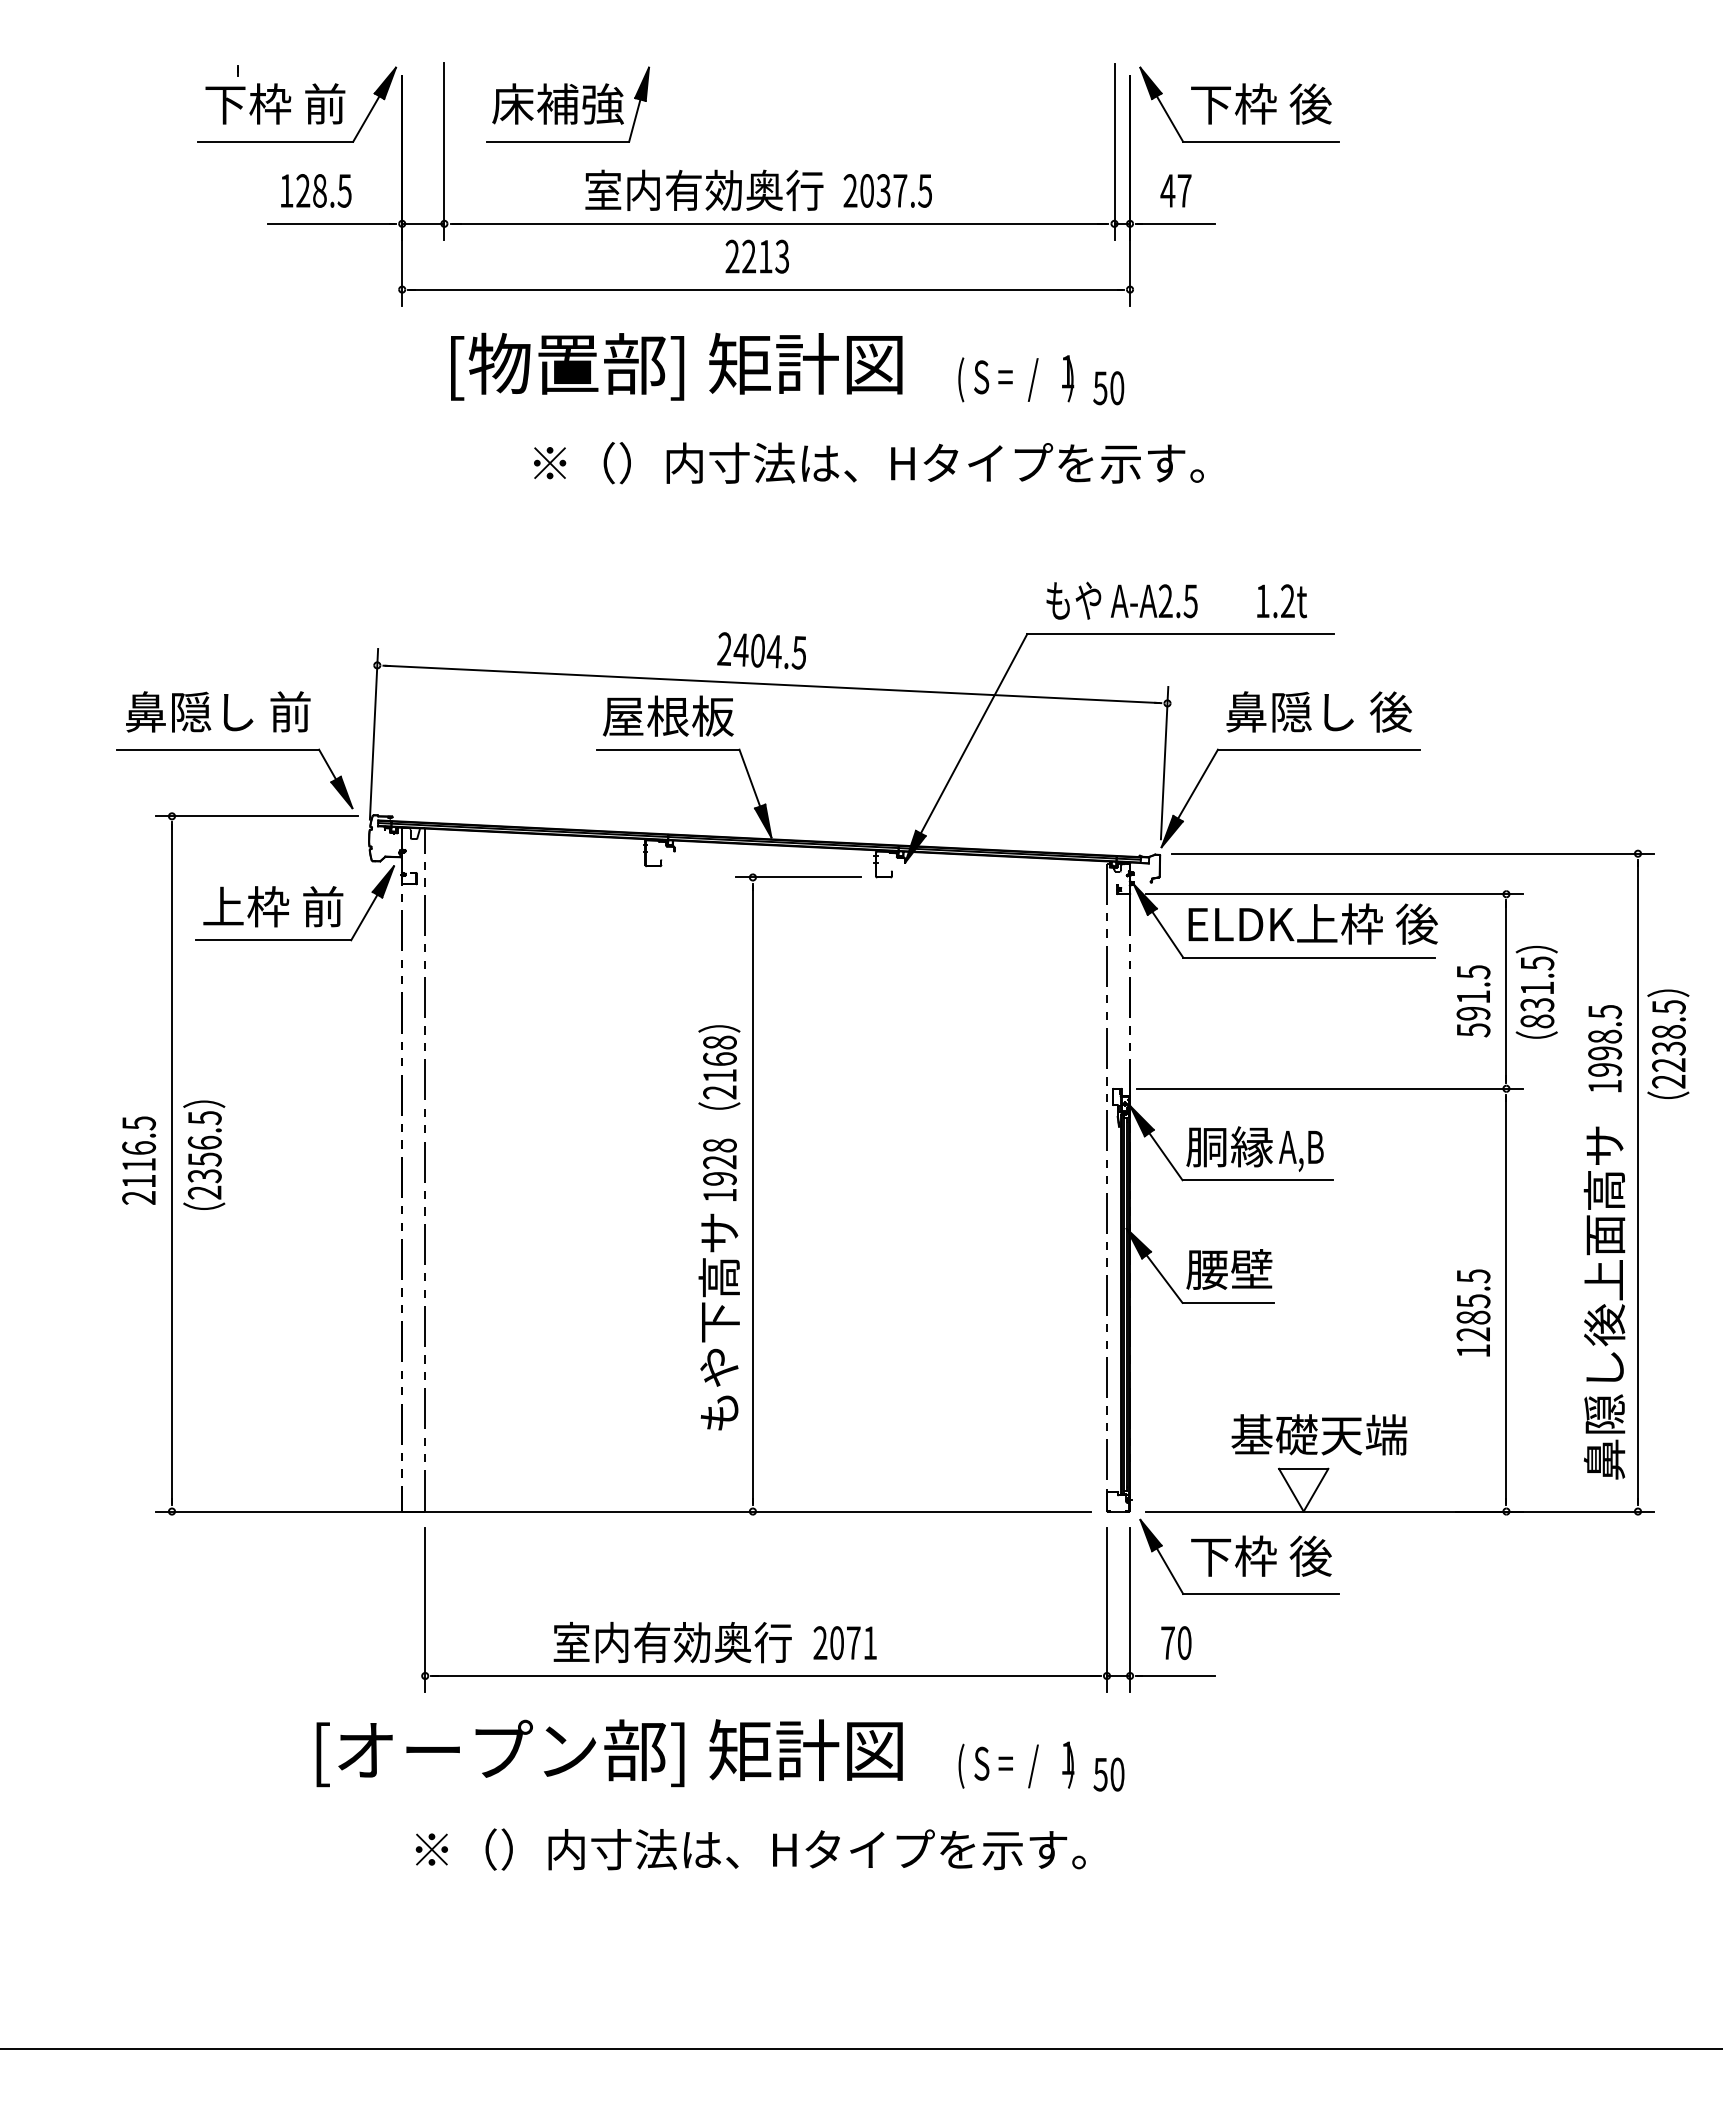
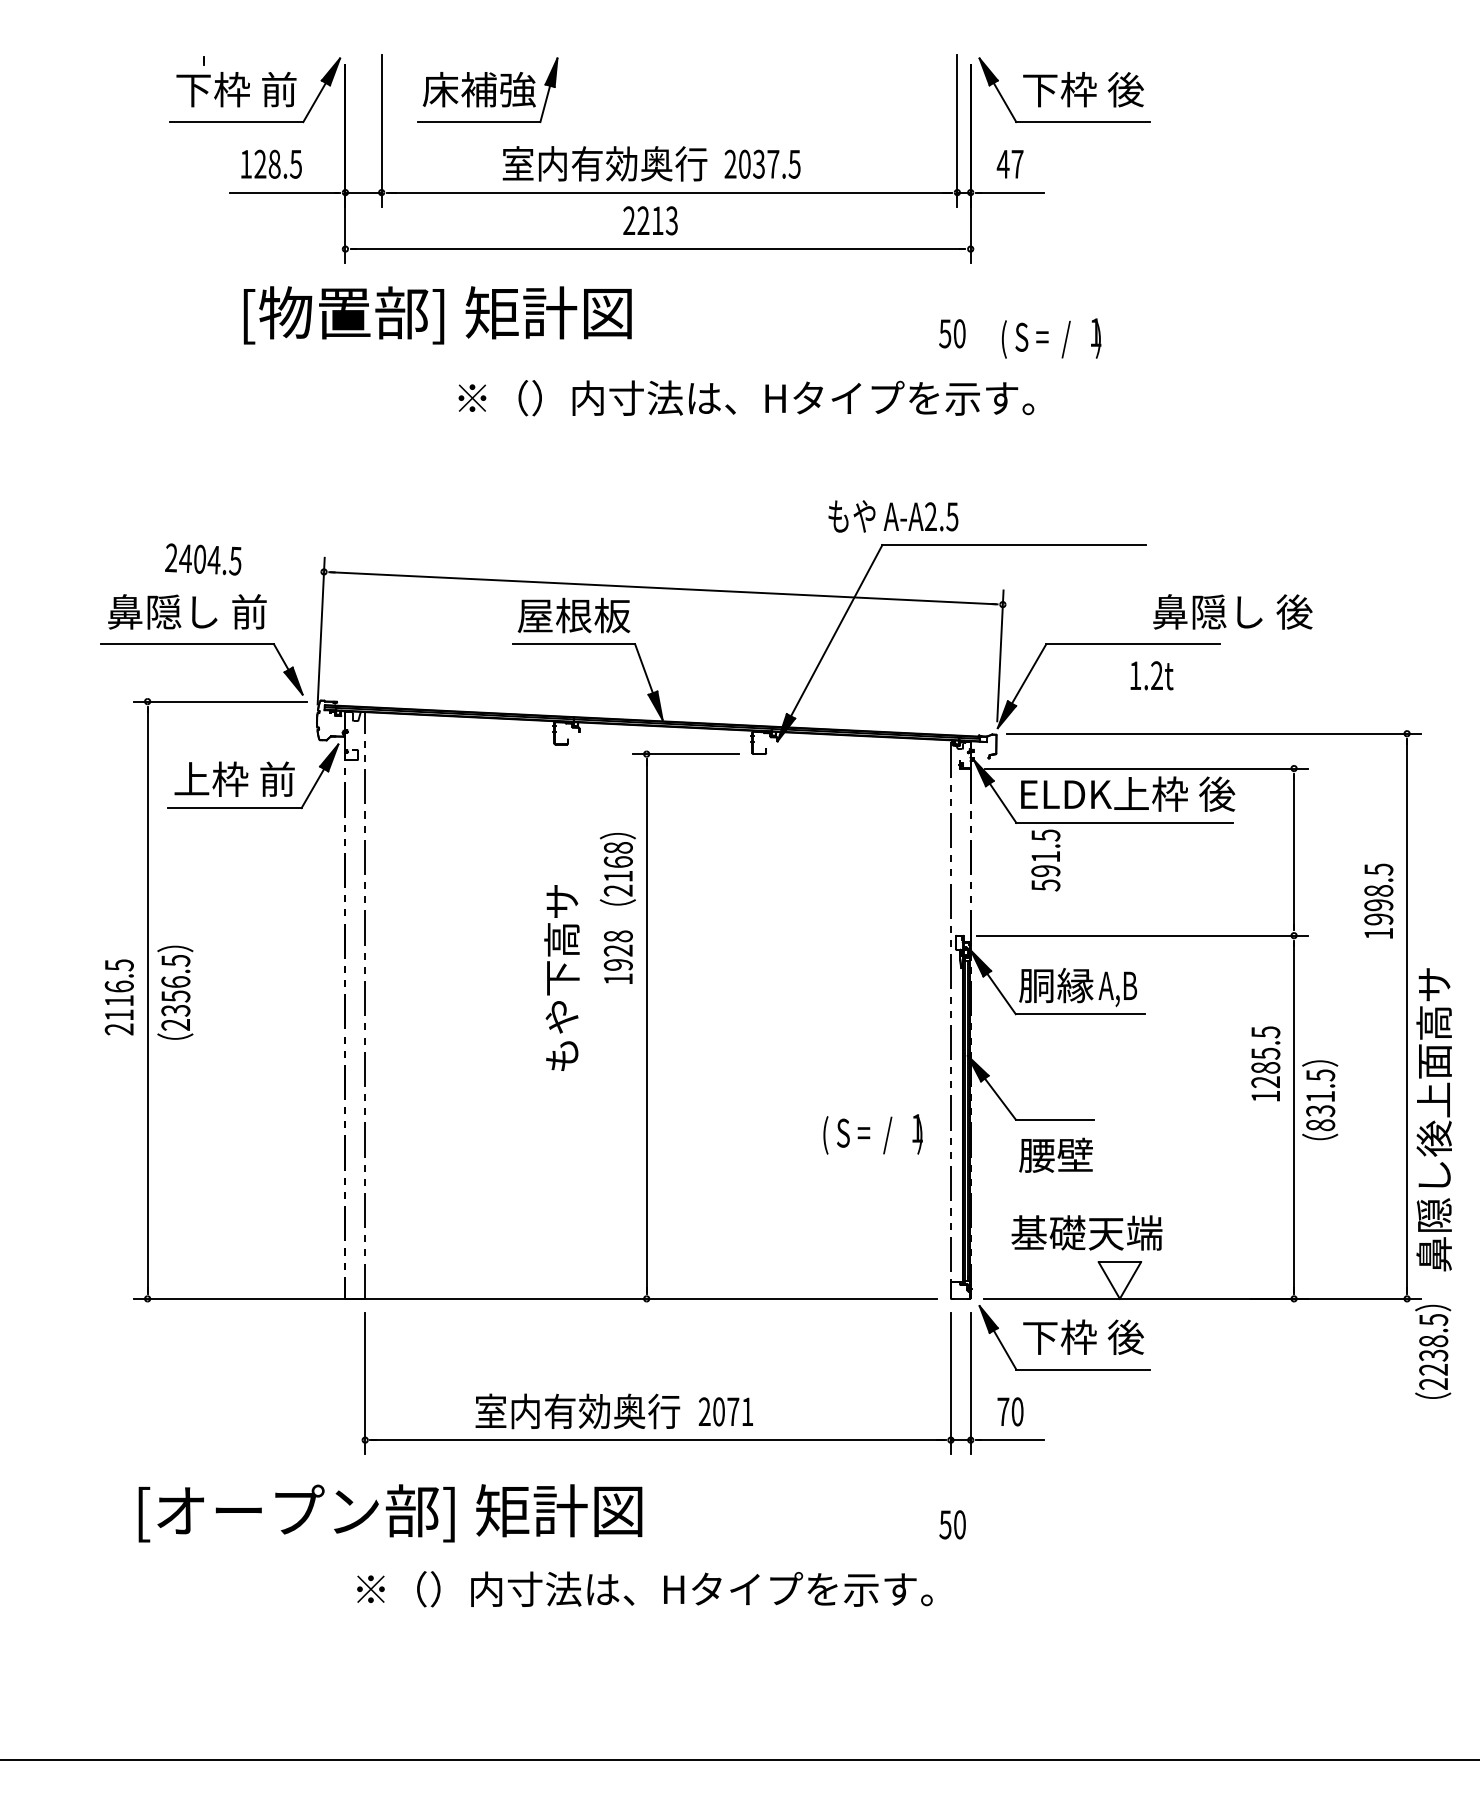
text: (676, 366) -> (437, 315), moved
text: (1016, 378) -> (1051, 338), moved
text: (1121, 600) -> (892, 516), moved
text: (1281, 601) -> (1151, 675), moved
text: (761, 650) -> (203, 559), moved
text: (1318, 711) -> (1232, 611), moved
text: (1536, 992) -> (1319, 1100), moved
text: (1473, 1001) -> (1045, 860), moved
text: (1668, 1043) -> (1433, 1351), moved
text: (719, 1112) -> (618, 907), moved
text: (1229, 1269) -> (1056, 1155), moved
text: (1604, 1302) -> (1434, 1119), moved
text: (1473, 1312) -> (1265, 1063), moved
text: (718, 1321) -> (561, 977), moved
text: (1319, 1434) -> (1087, 1232), moved
text: (609, 1753) -> (390, 1513), moved
text: (1016, 1764) -> (873, 1133), moved

